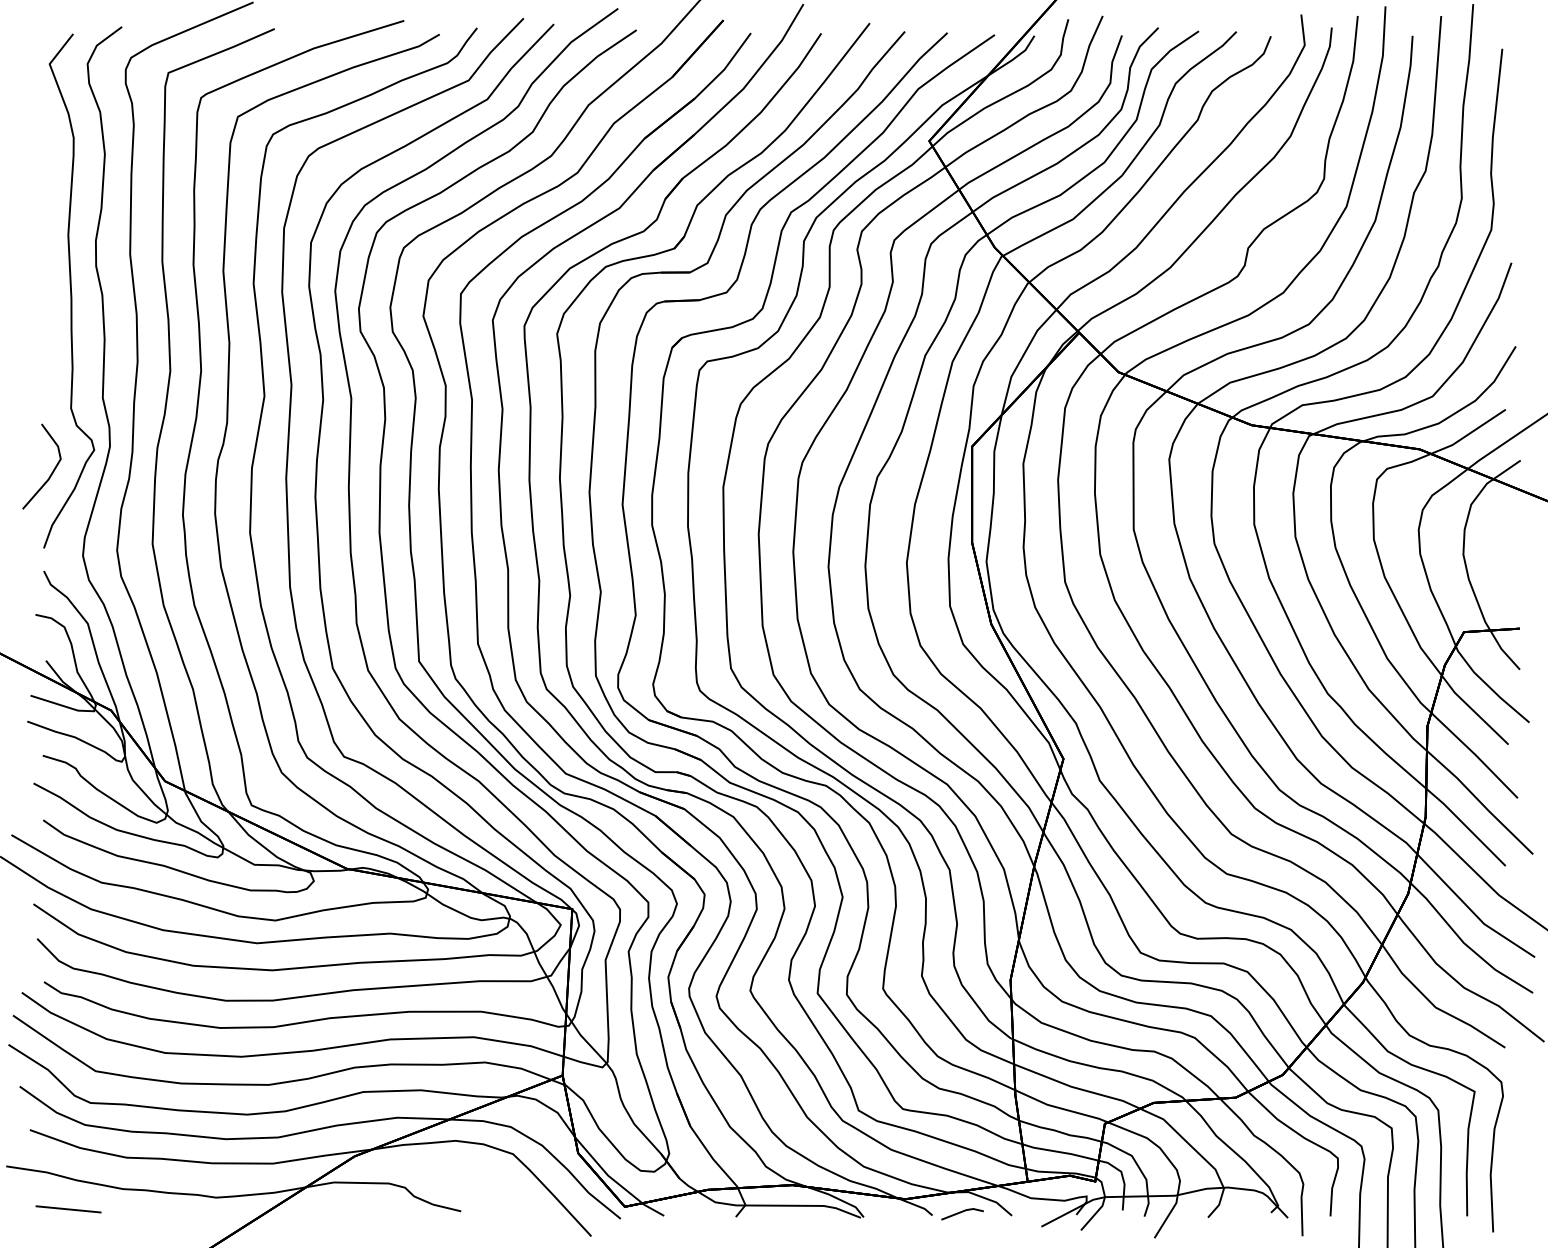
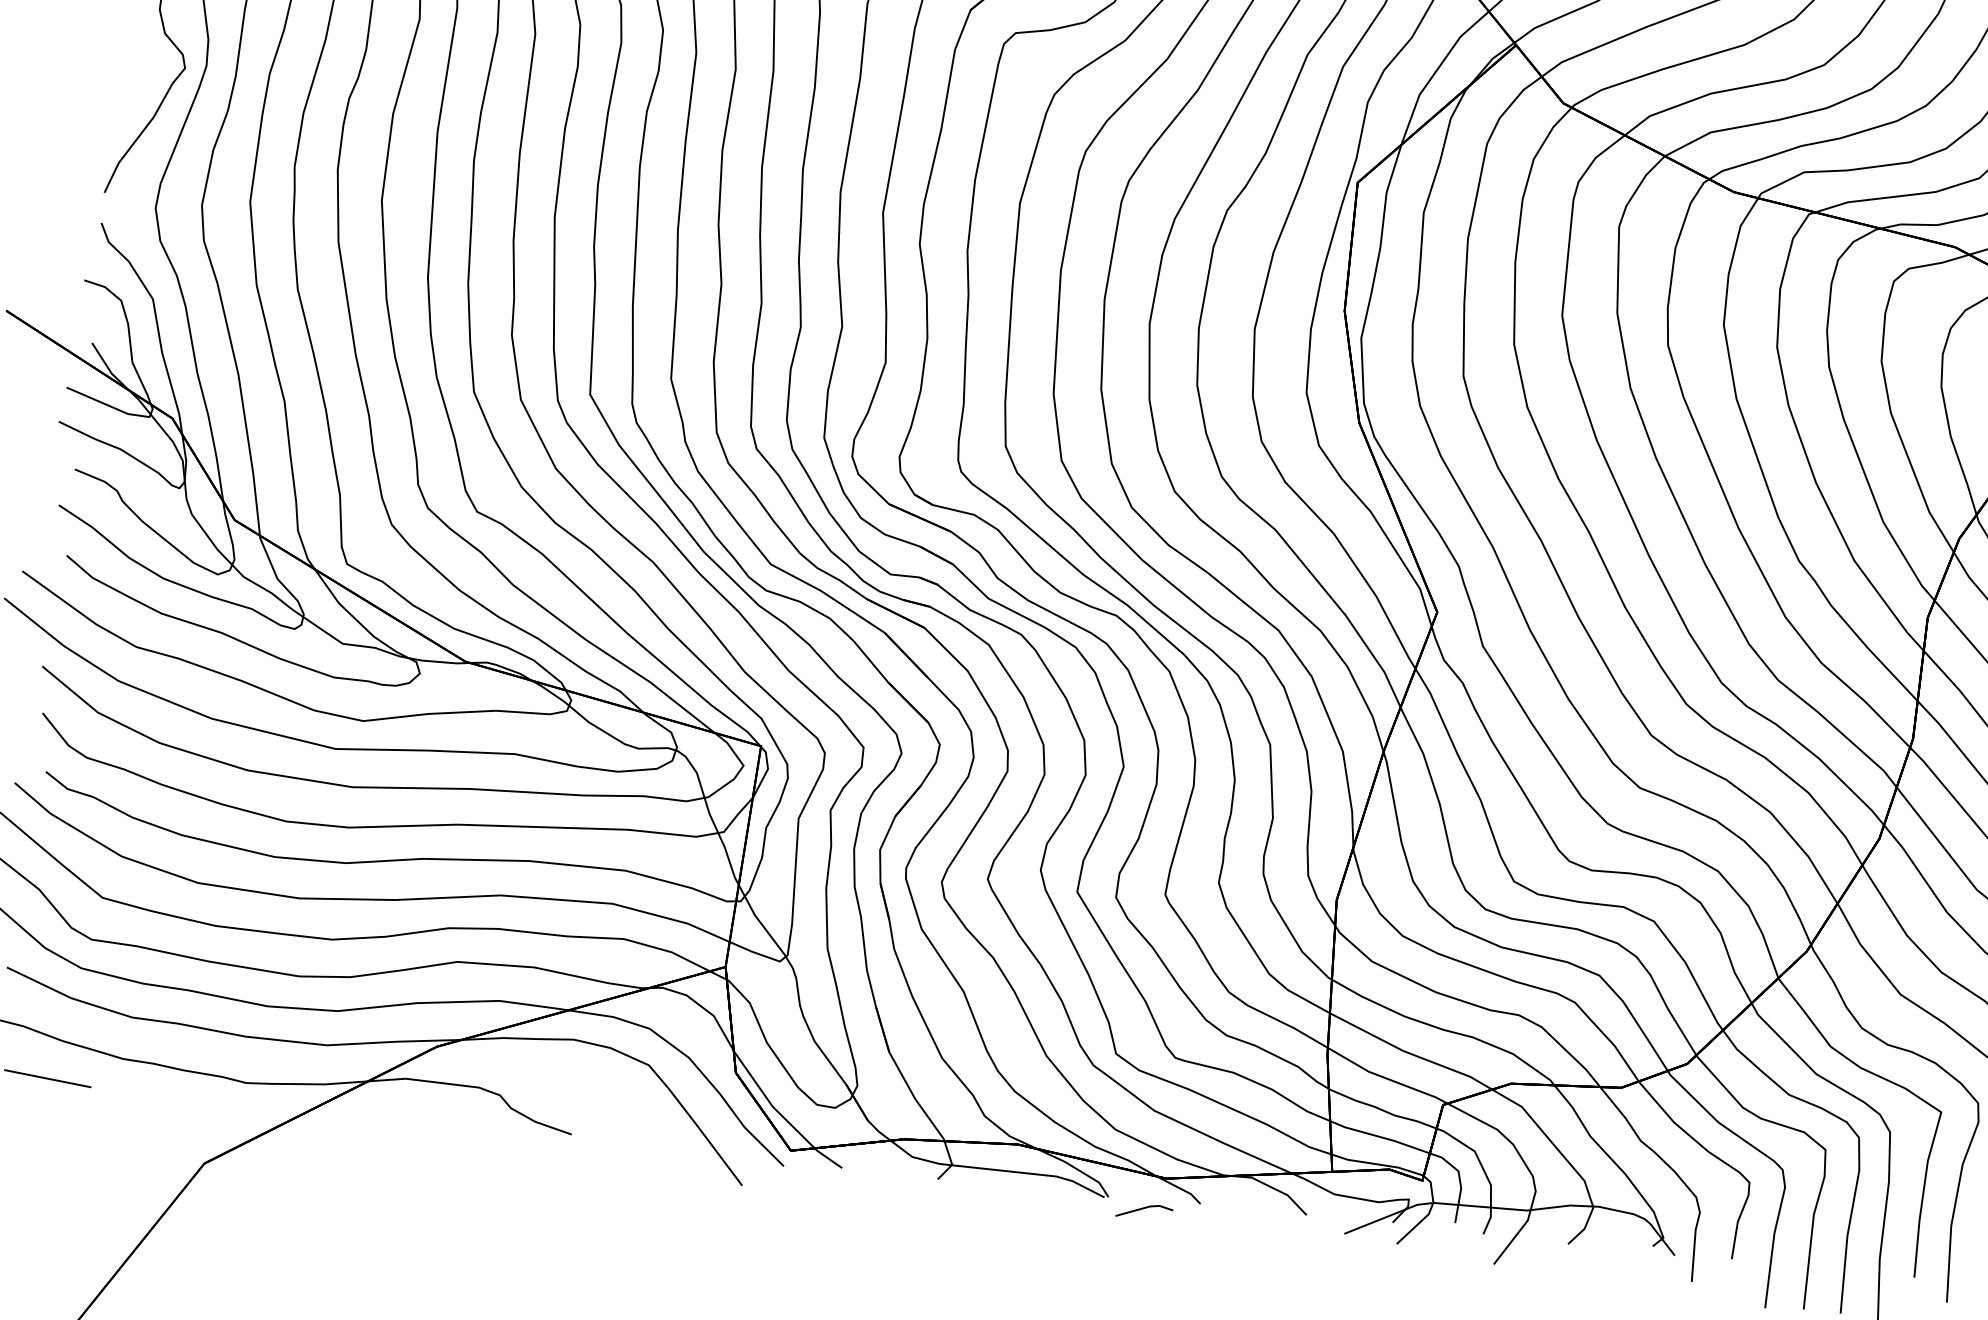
line: (51, 472) -> (124, 92), removed
line: (962, 1212) -> (1144, 1209), moved

